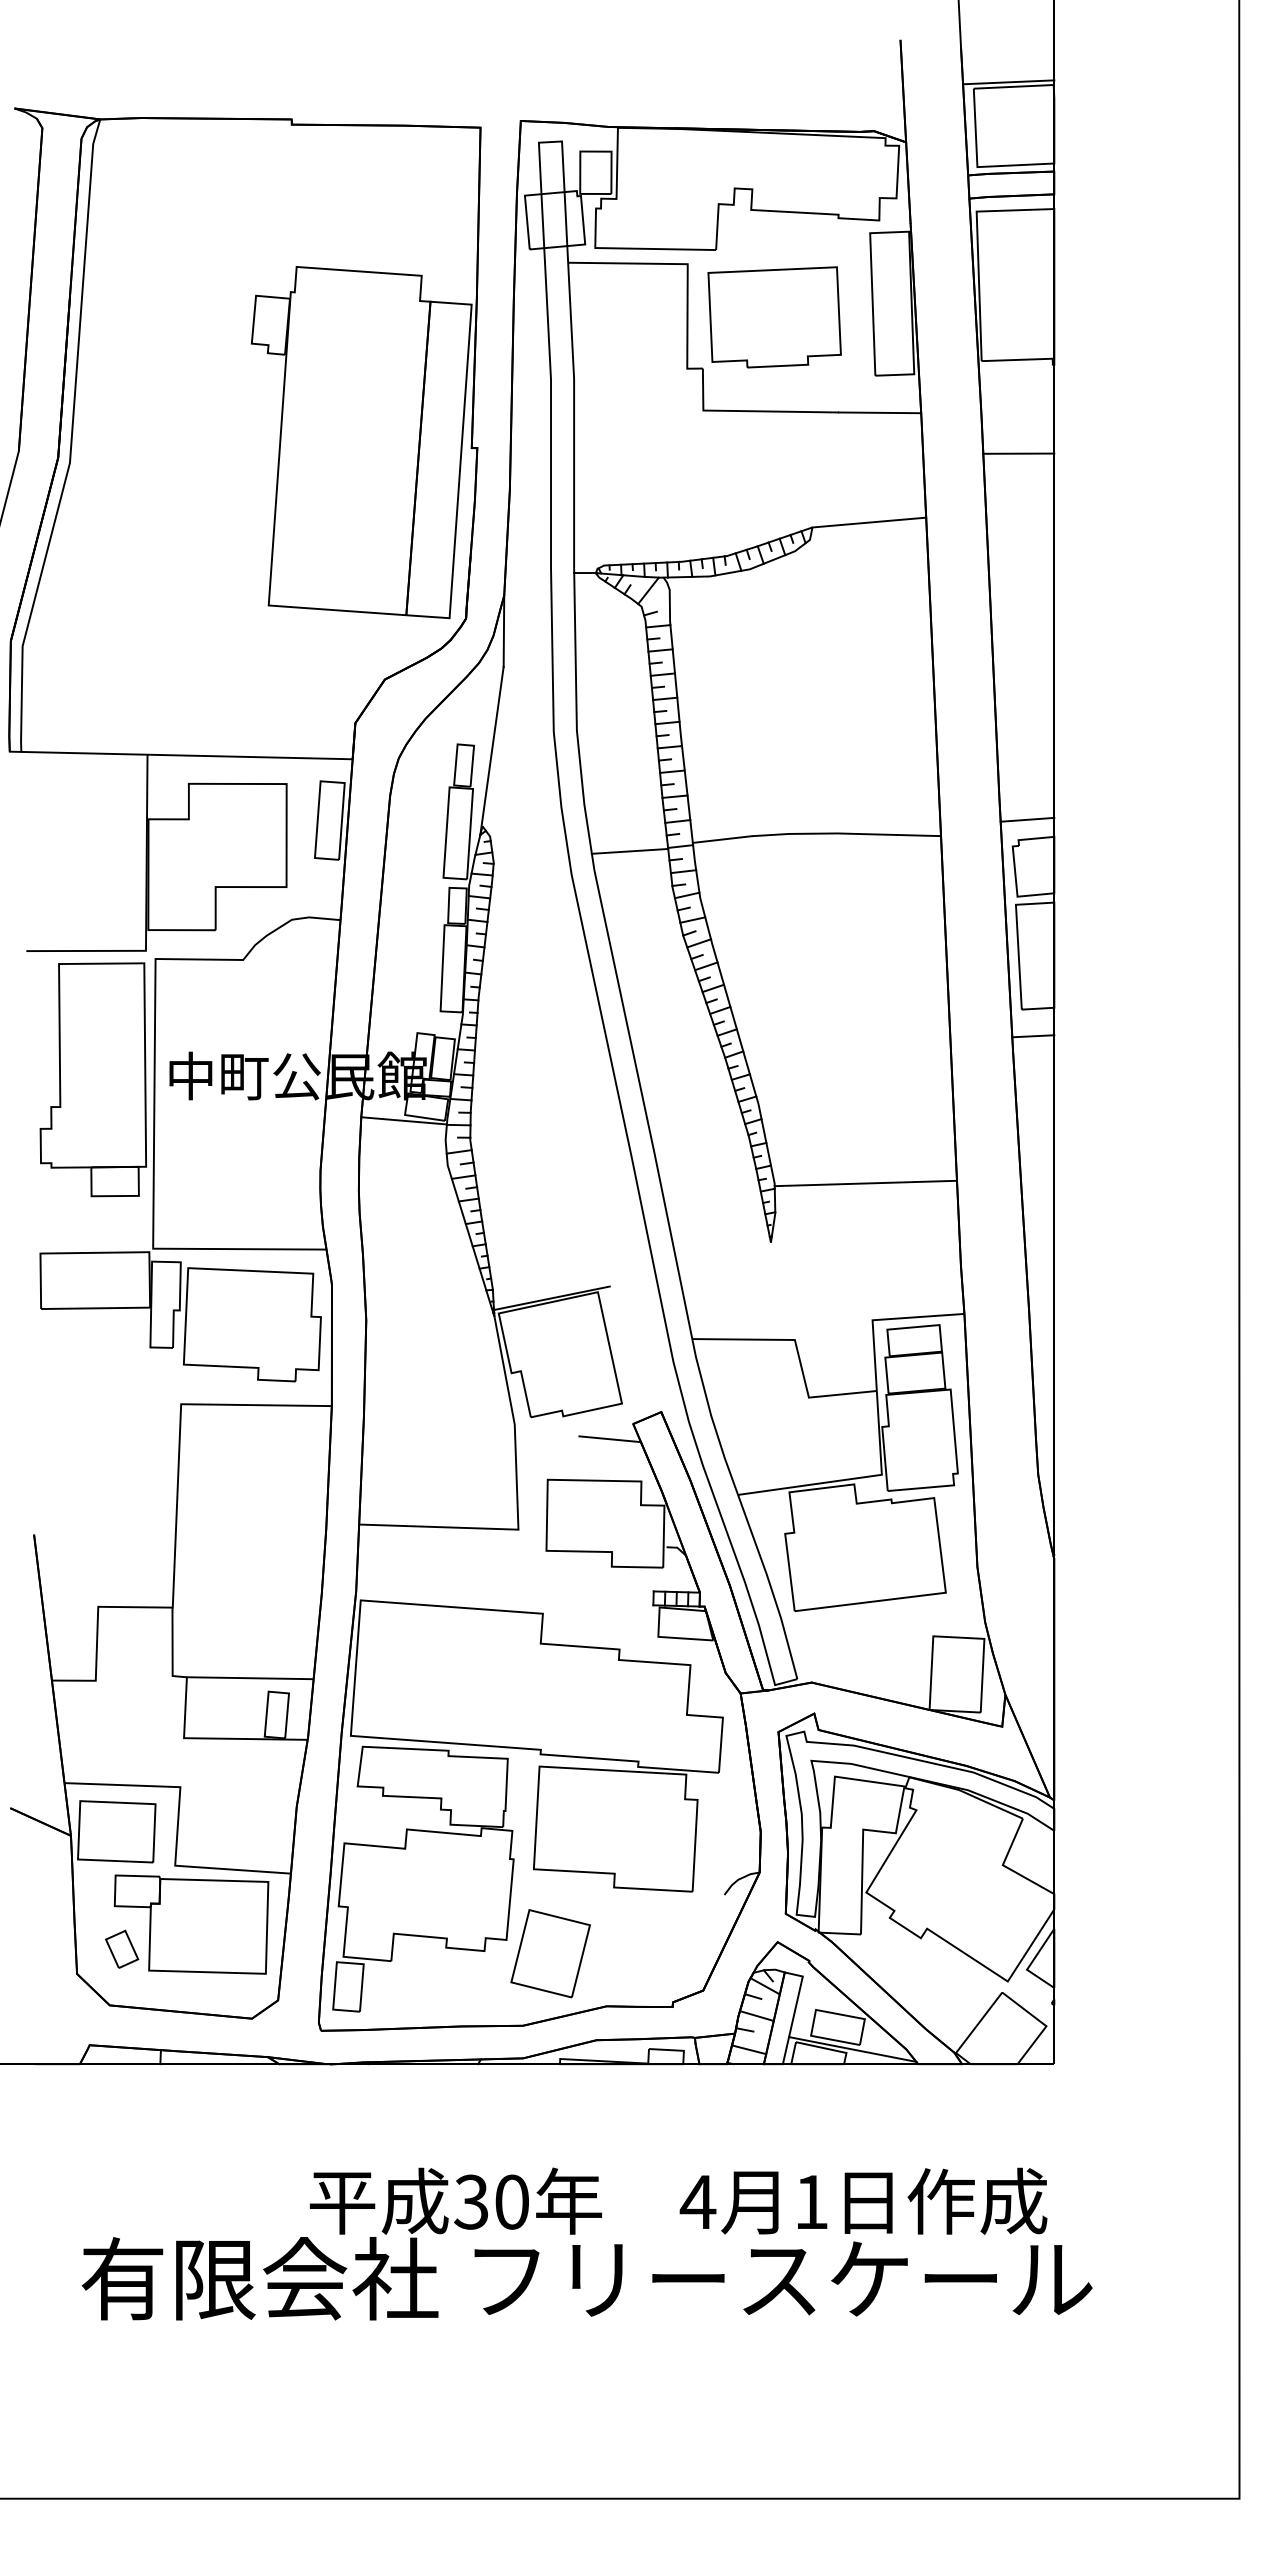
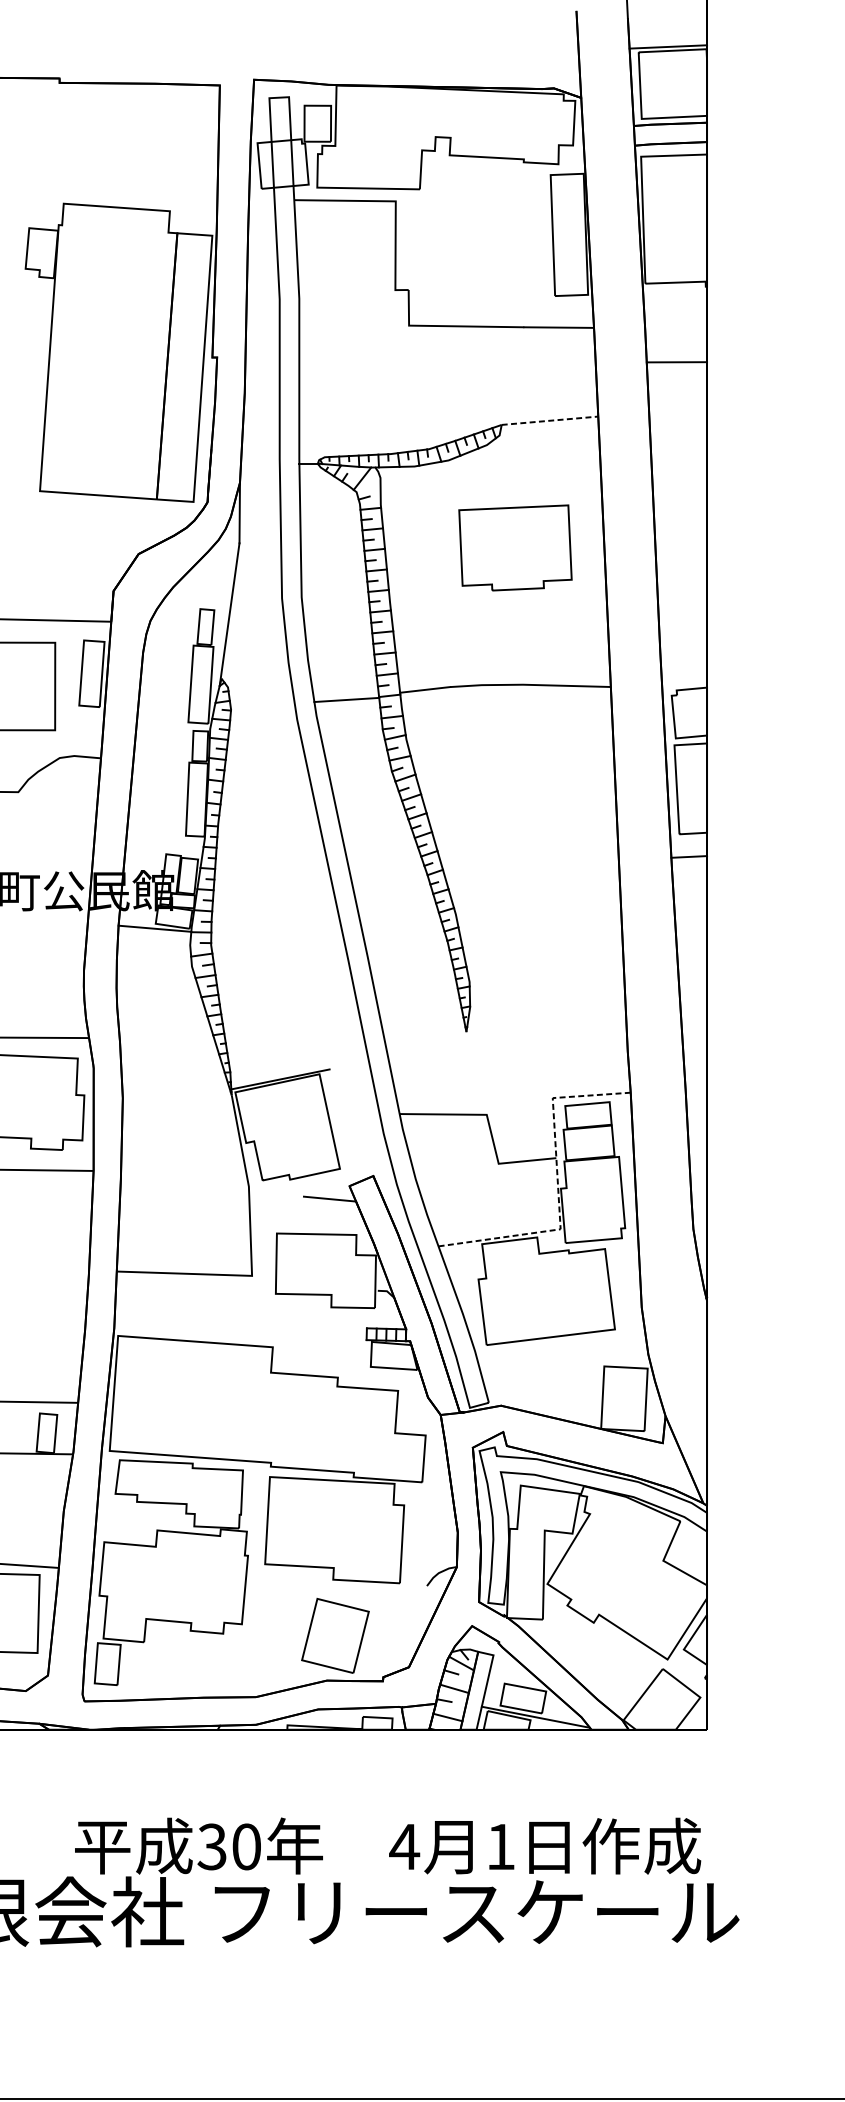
part: (774, 317) -> (515, 548), moved
line: (869, 522) -> (550, 420), solid -> dashed
line: (1027, 819) -> (684, 672), removed
line: (865, 1183) -> (546, 981), removed
line: (878, 1423) -> (557, 1185), solid -> dashed
part: (550, 1953) -> (335, 1635), moved

